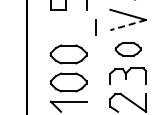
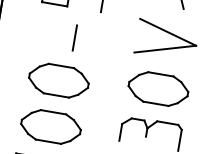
line: (128, 25) -> (165, 49), dashed -> solid
line: (95, 27) -> (74, 37), moved
part: (128, 49) -> (158, 89), size x1.43

